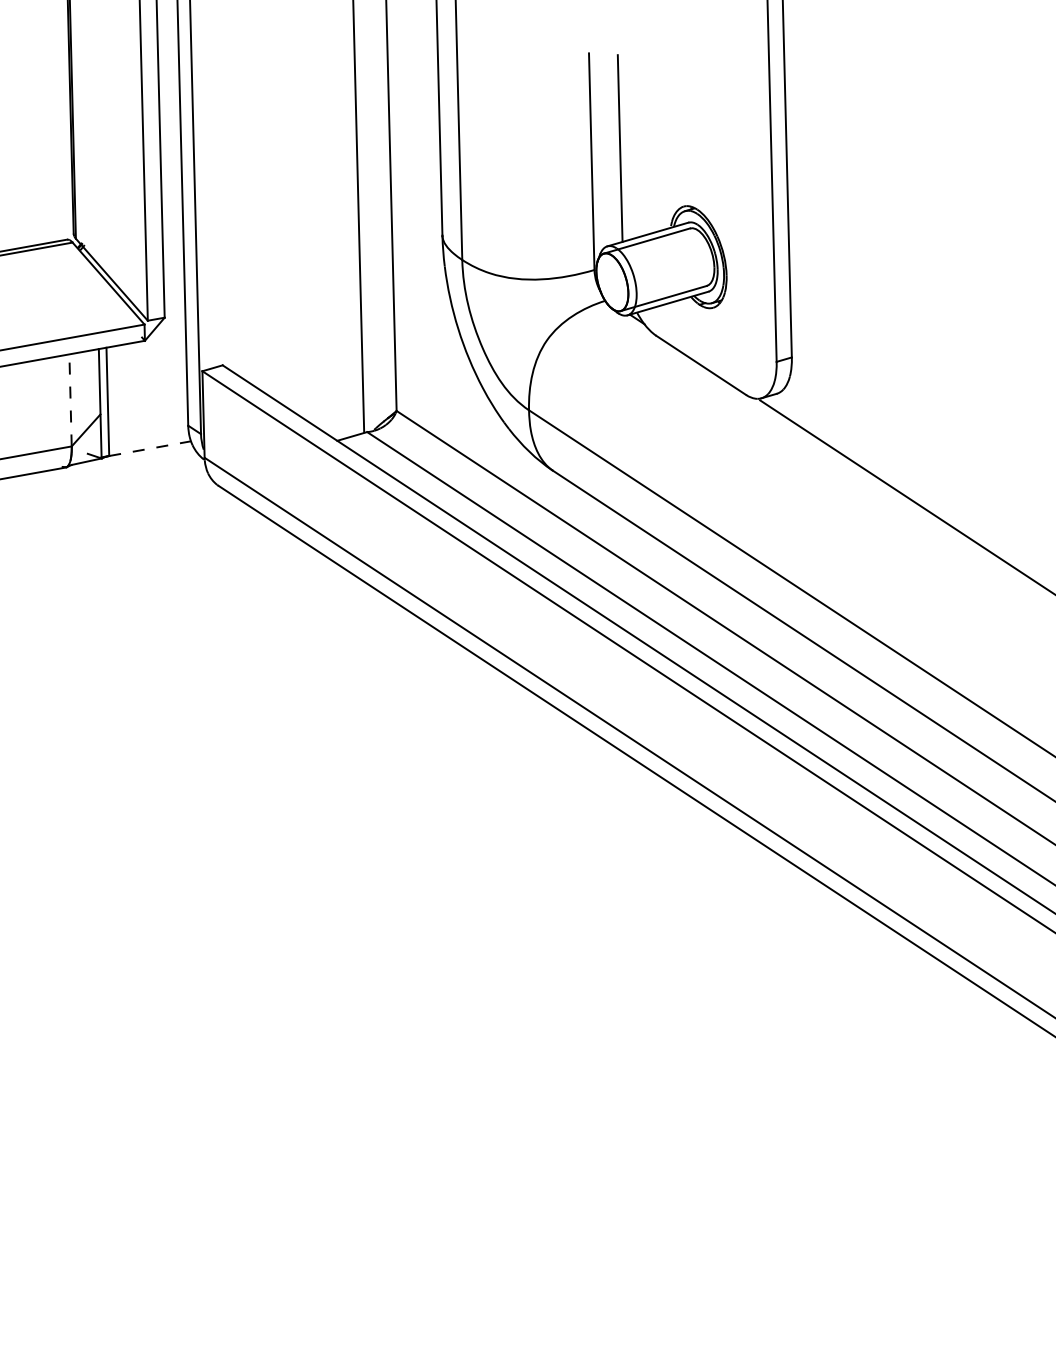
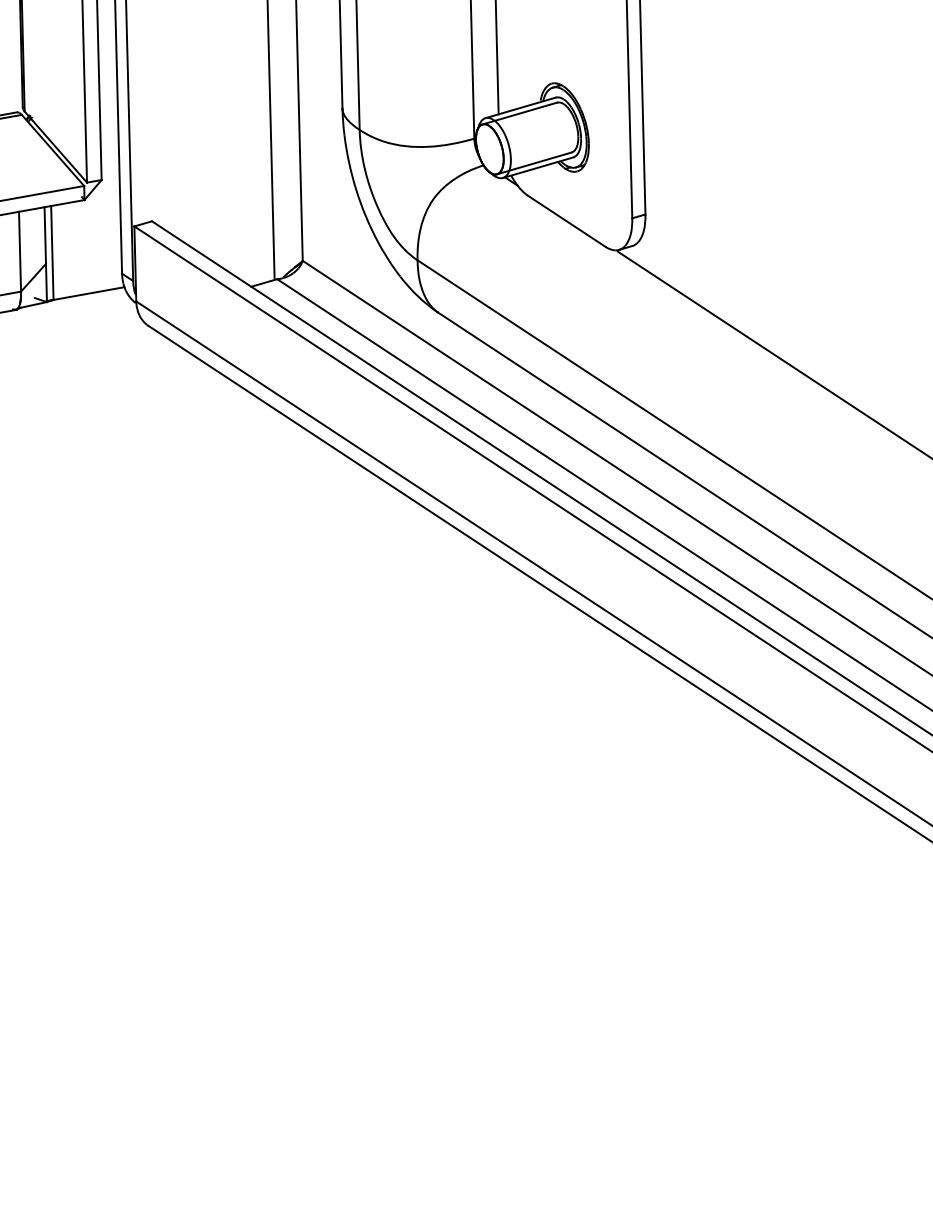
line: (71, 400) -> (20, 251), dashed -> solid
line: (150, 448) -> (89, 293), dashed -> solid

